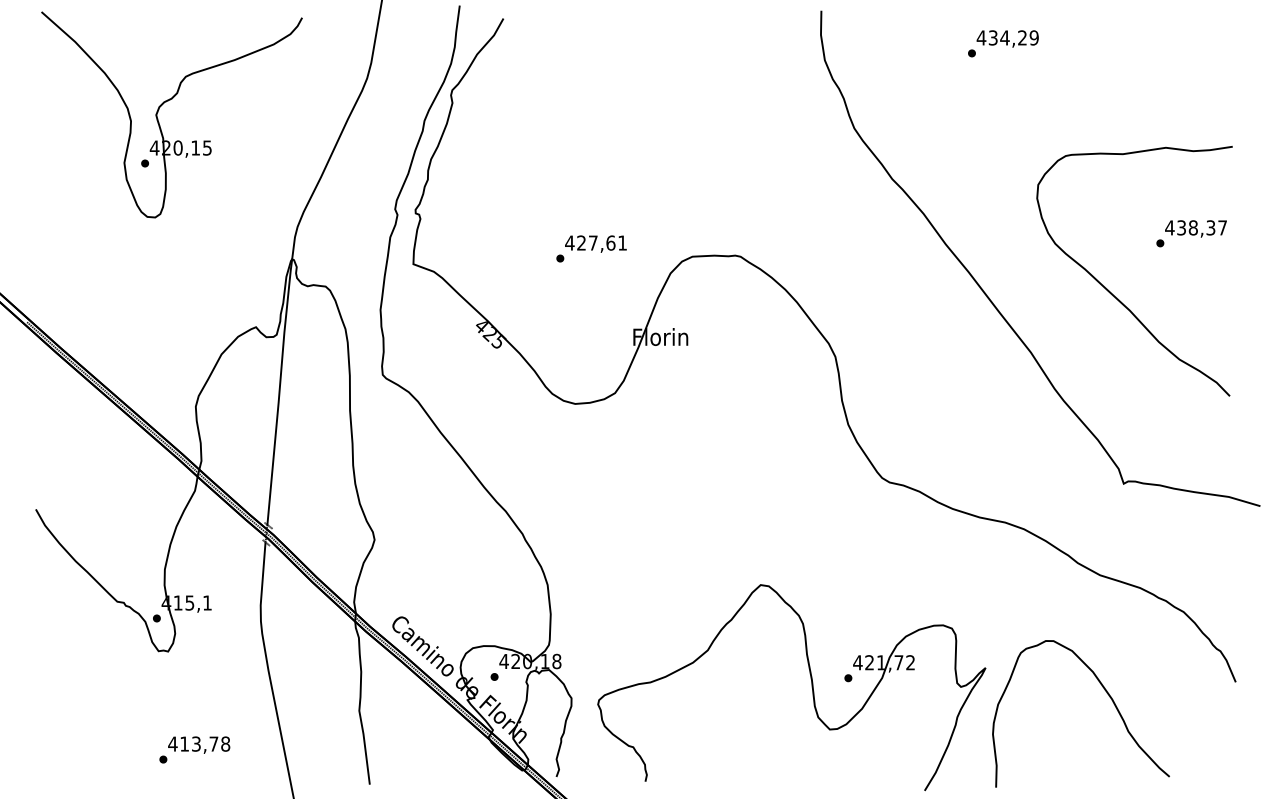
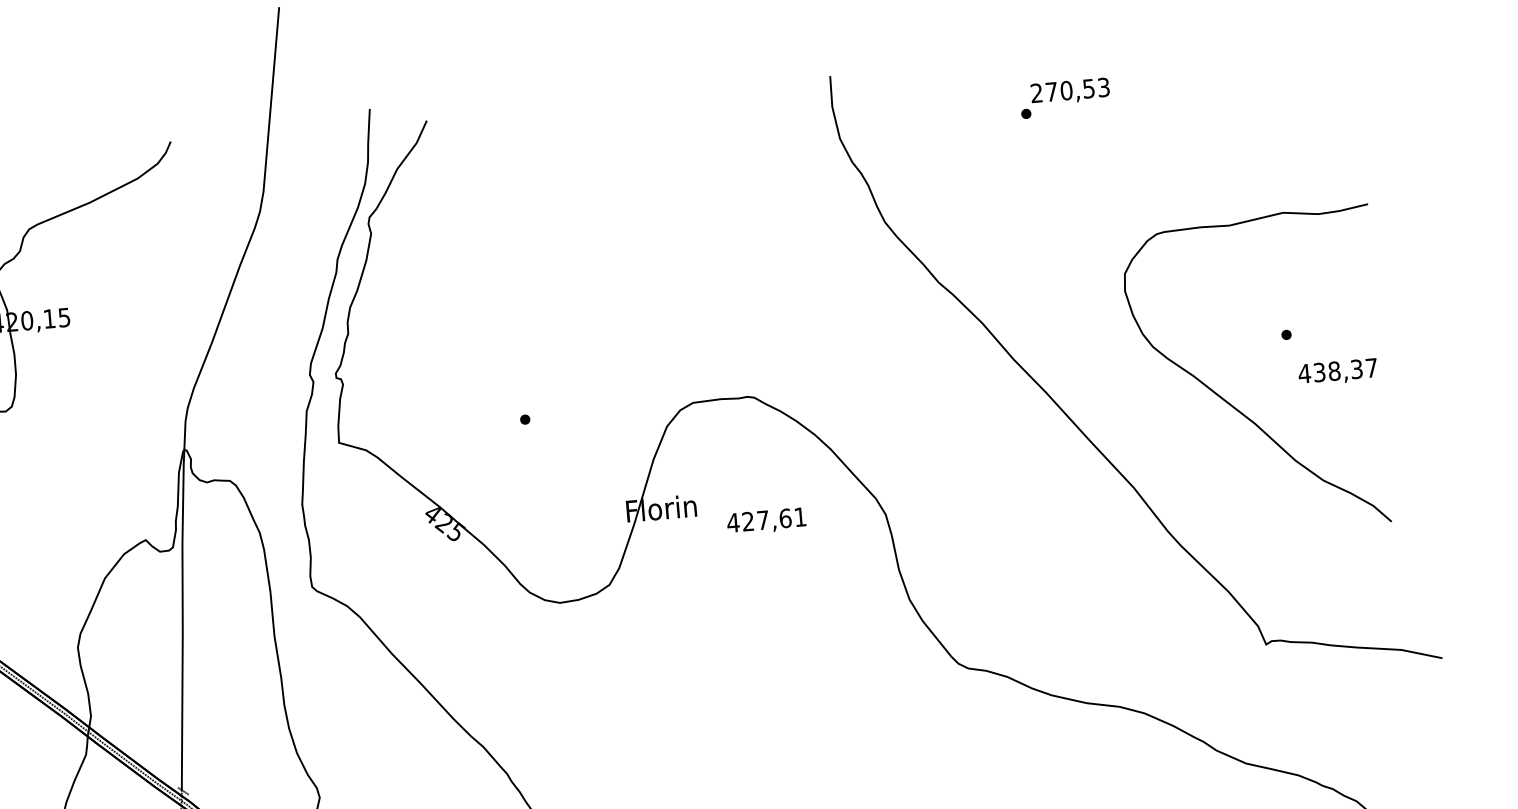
text: (1007, 37) -> (1069, 89), 434,29 -> 270,53
text: (1195, 228) -> (1337, 371), moved
text: (595, 243) -> (765, 520), moved

